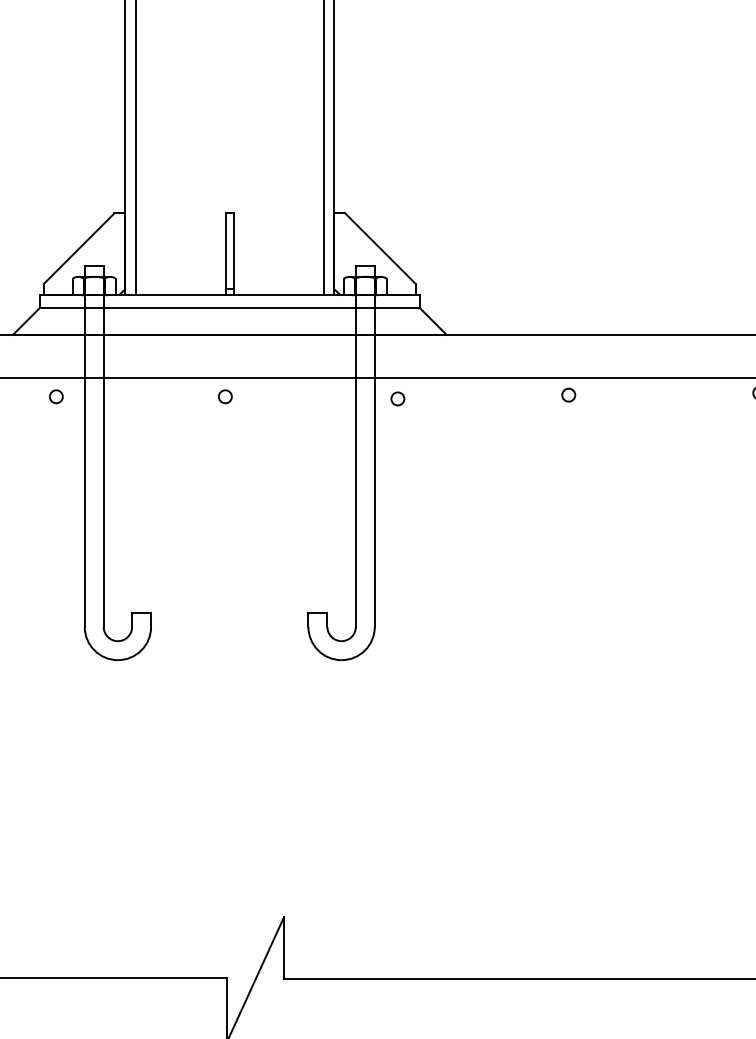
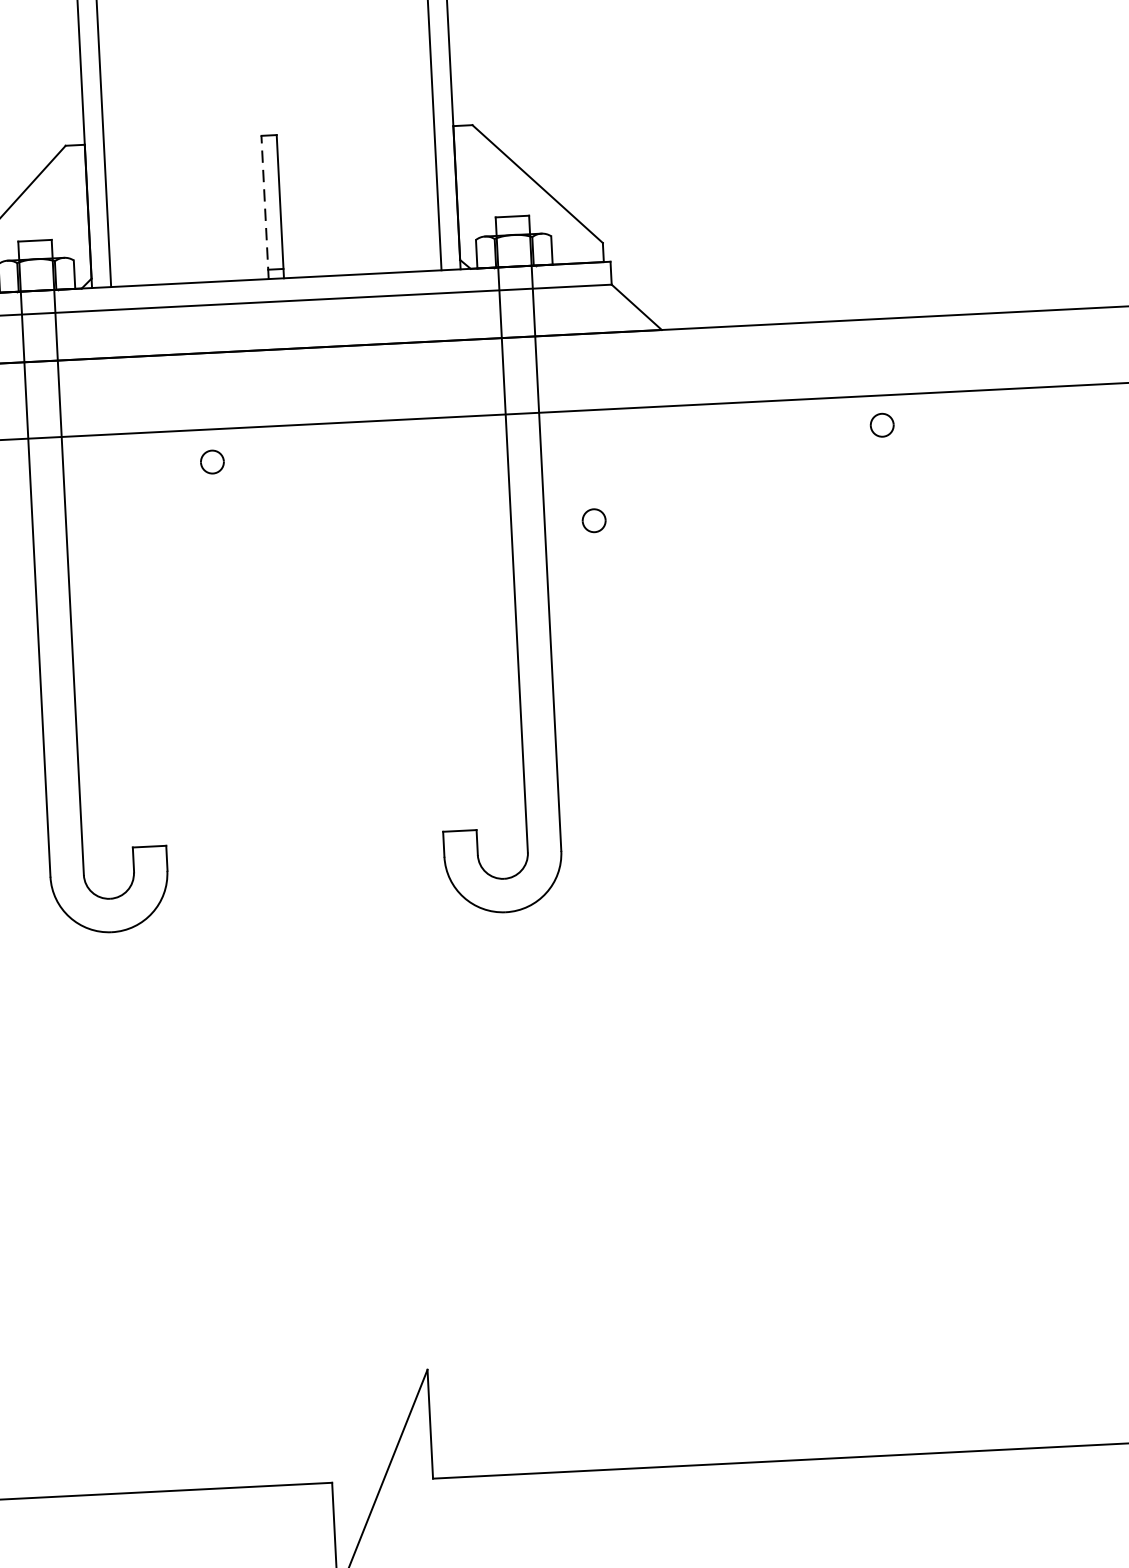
line: (225, 254) -> (265, 208), solid -> dashed
part: (225, 396) -> (212, 461), moved
part: (397, 398) -> (593, 519), moved

